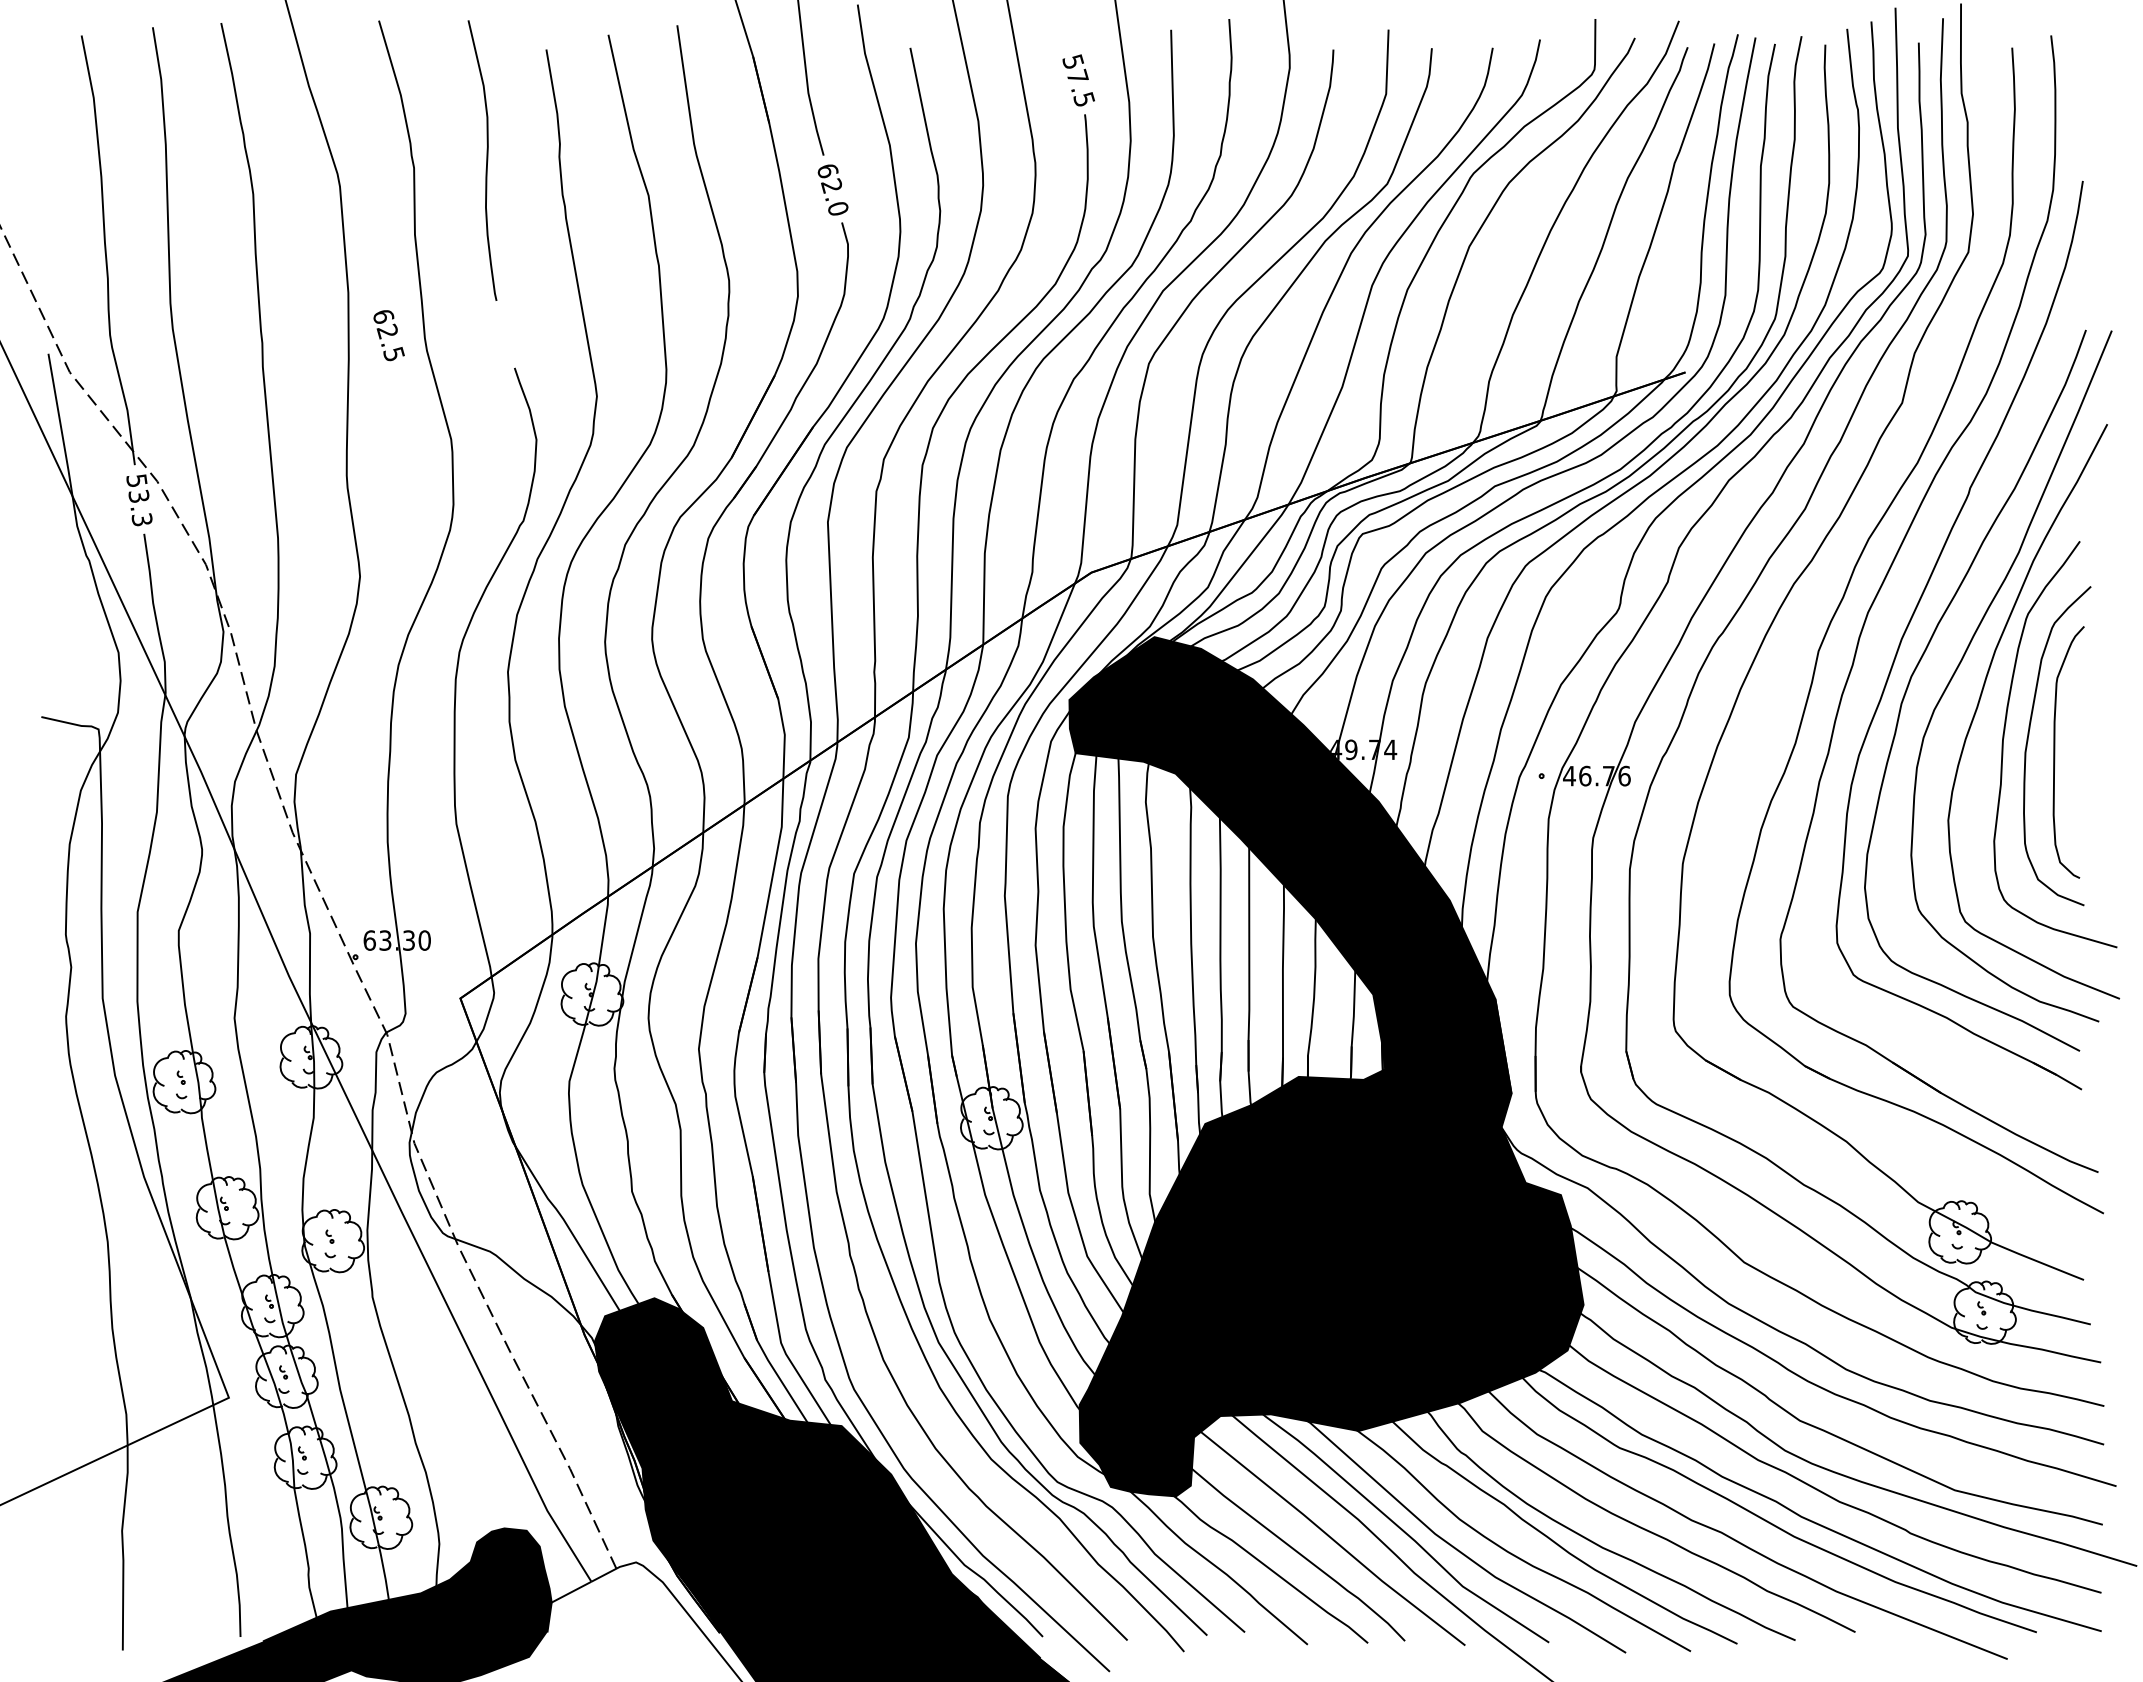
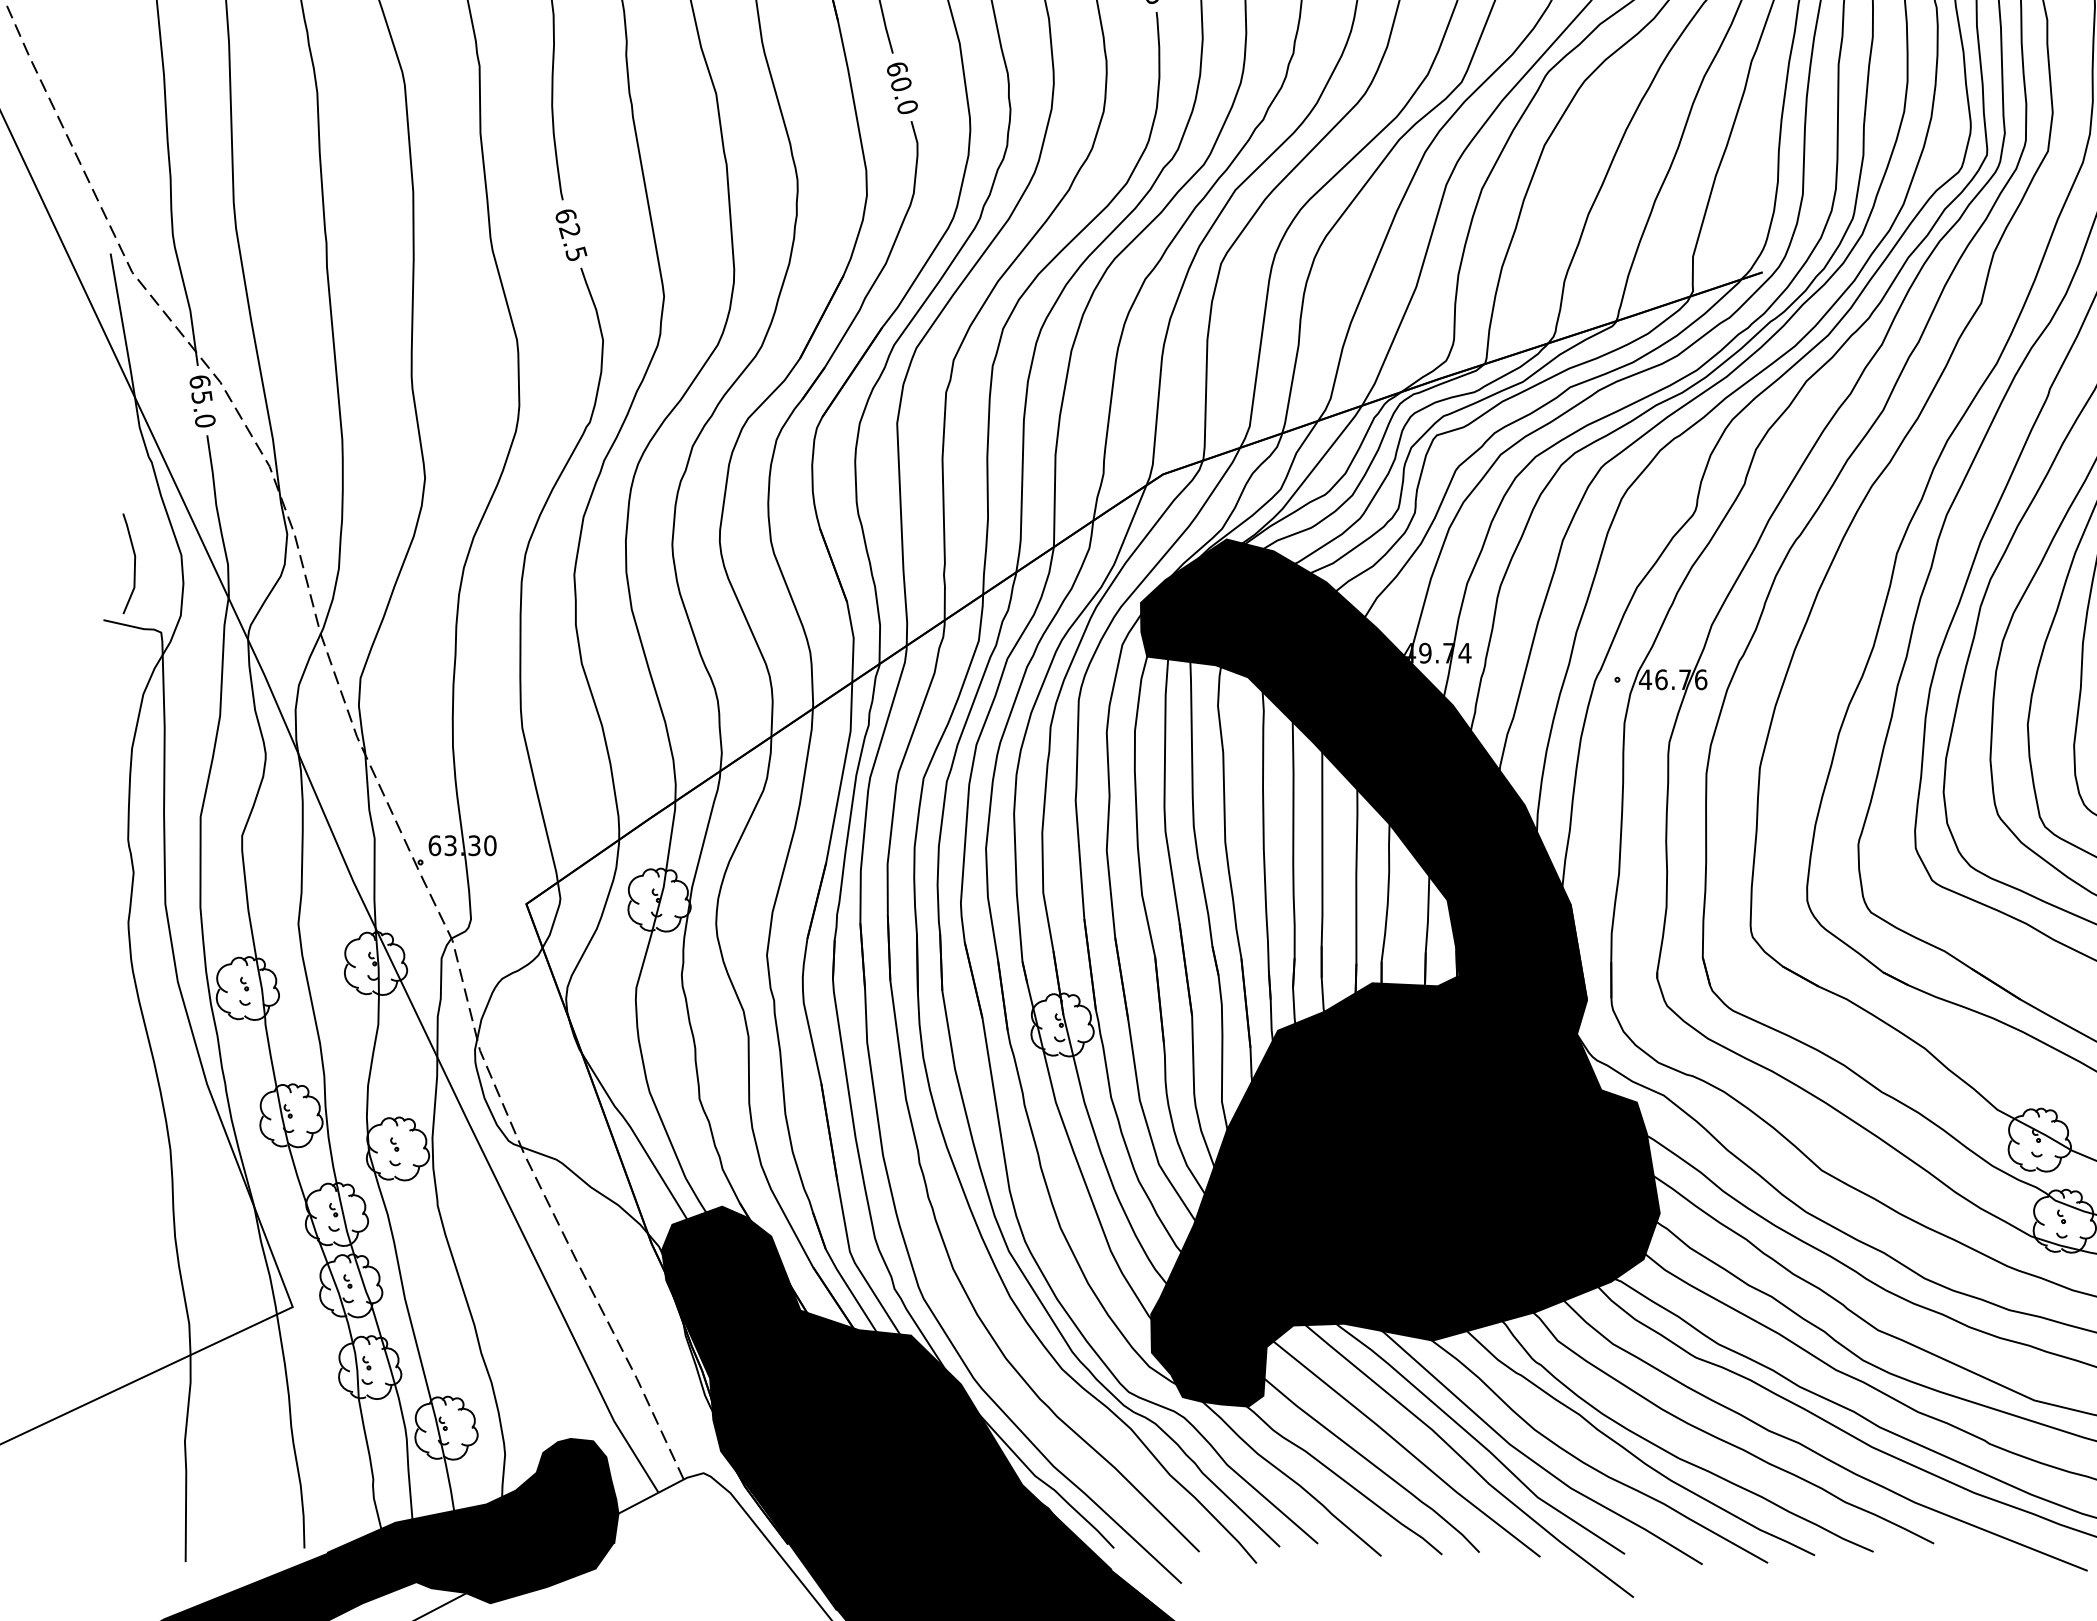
text: (831, 185) -> (900, 83), 62.0 -> 60.0
text: (388, 335) -> (570, 235), moved
text: (139, 500) -> (202, 401), 53.3 -> 65.0
line: (71, 661) -> (133, 564), added

